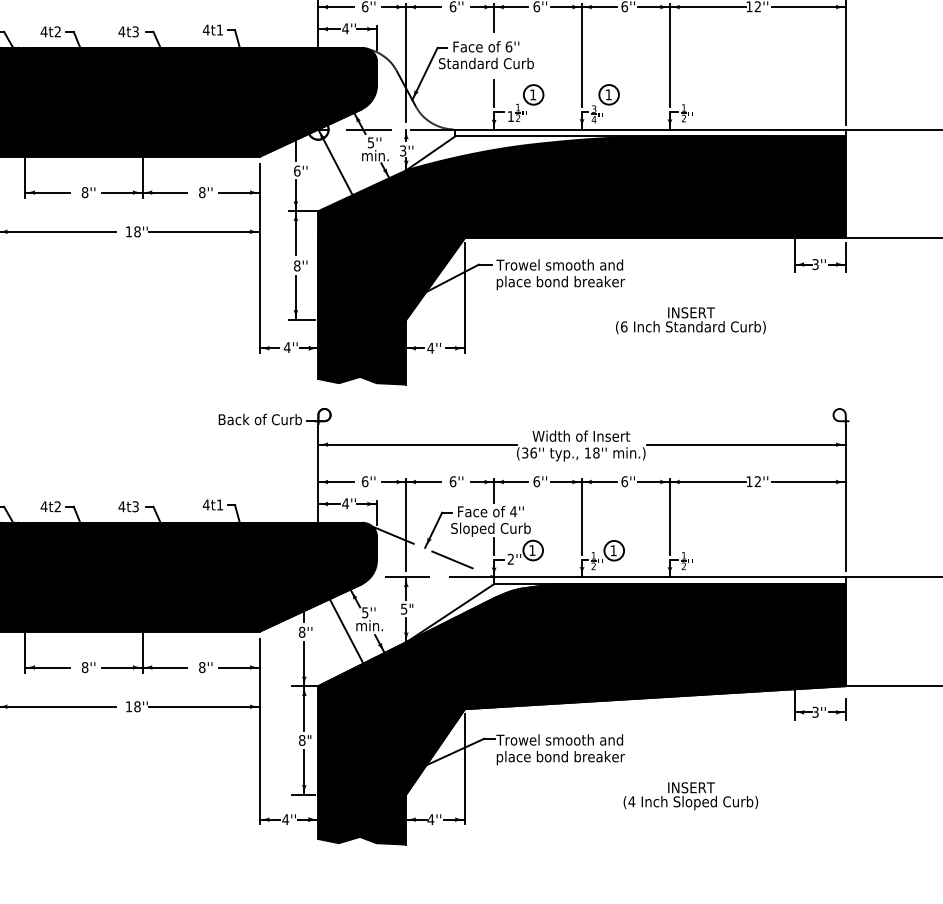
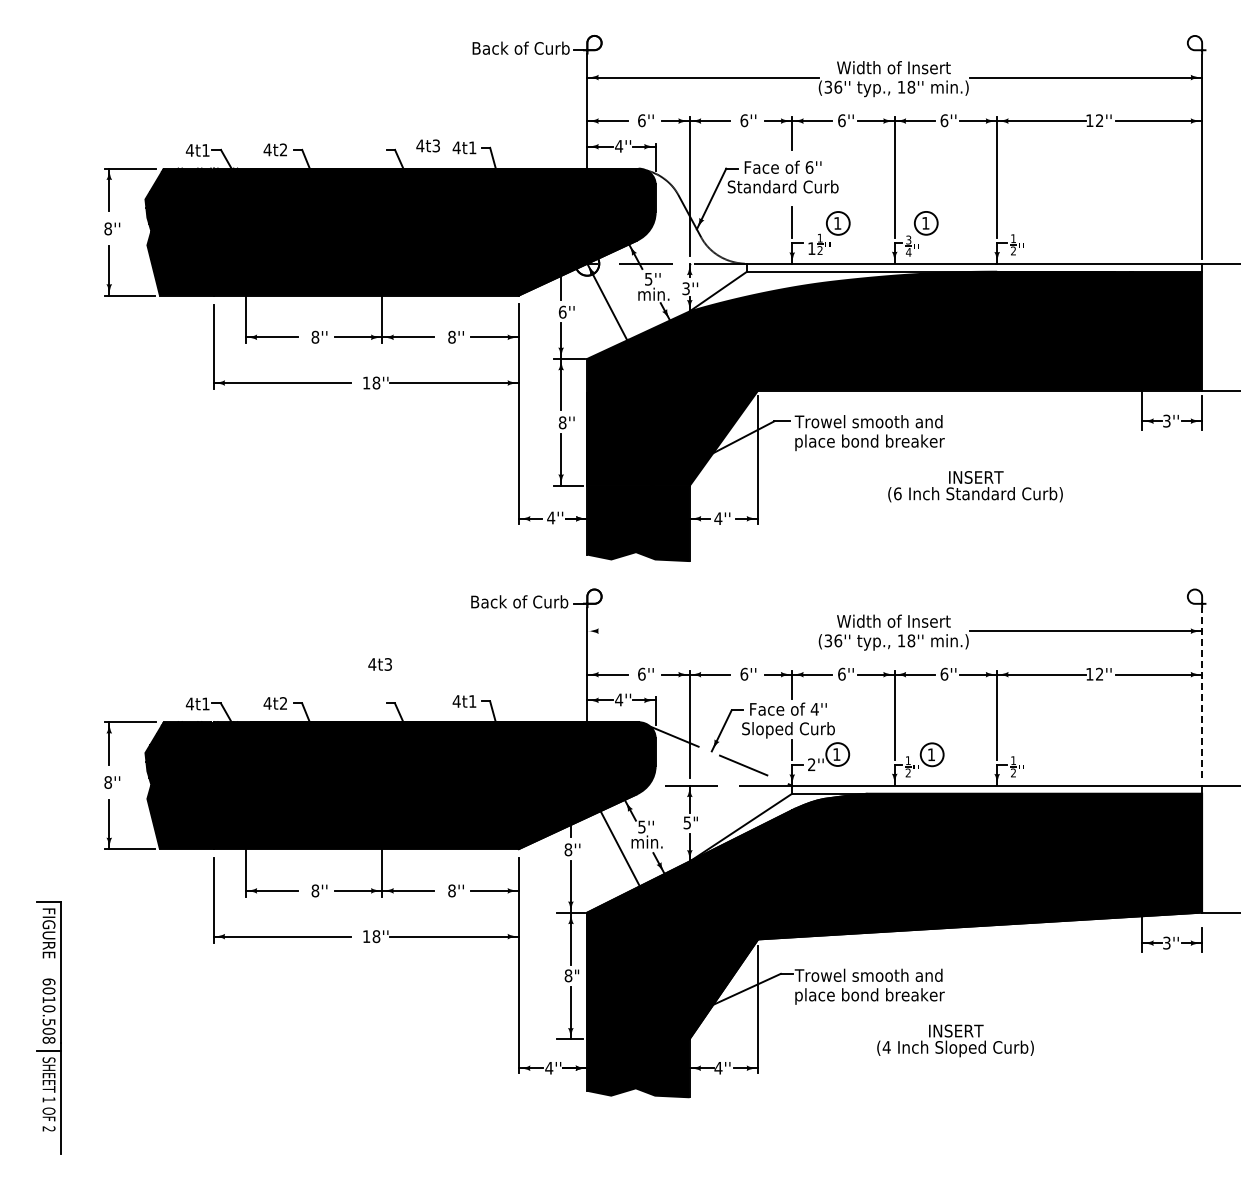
text: (128, 31) -> (427, 145), moved
text: (690, 320) -> (975, 486), moved
line: (417, 444) -> (702, 631), removed
line: (846, 497) -> (1202, 692), solid -> dashed
text: (128, 506) -> (379, 664), moved
text: (690, 795) -> (955, 1040), moved

